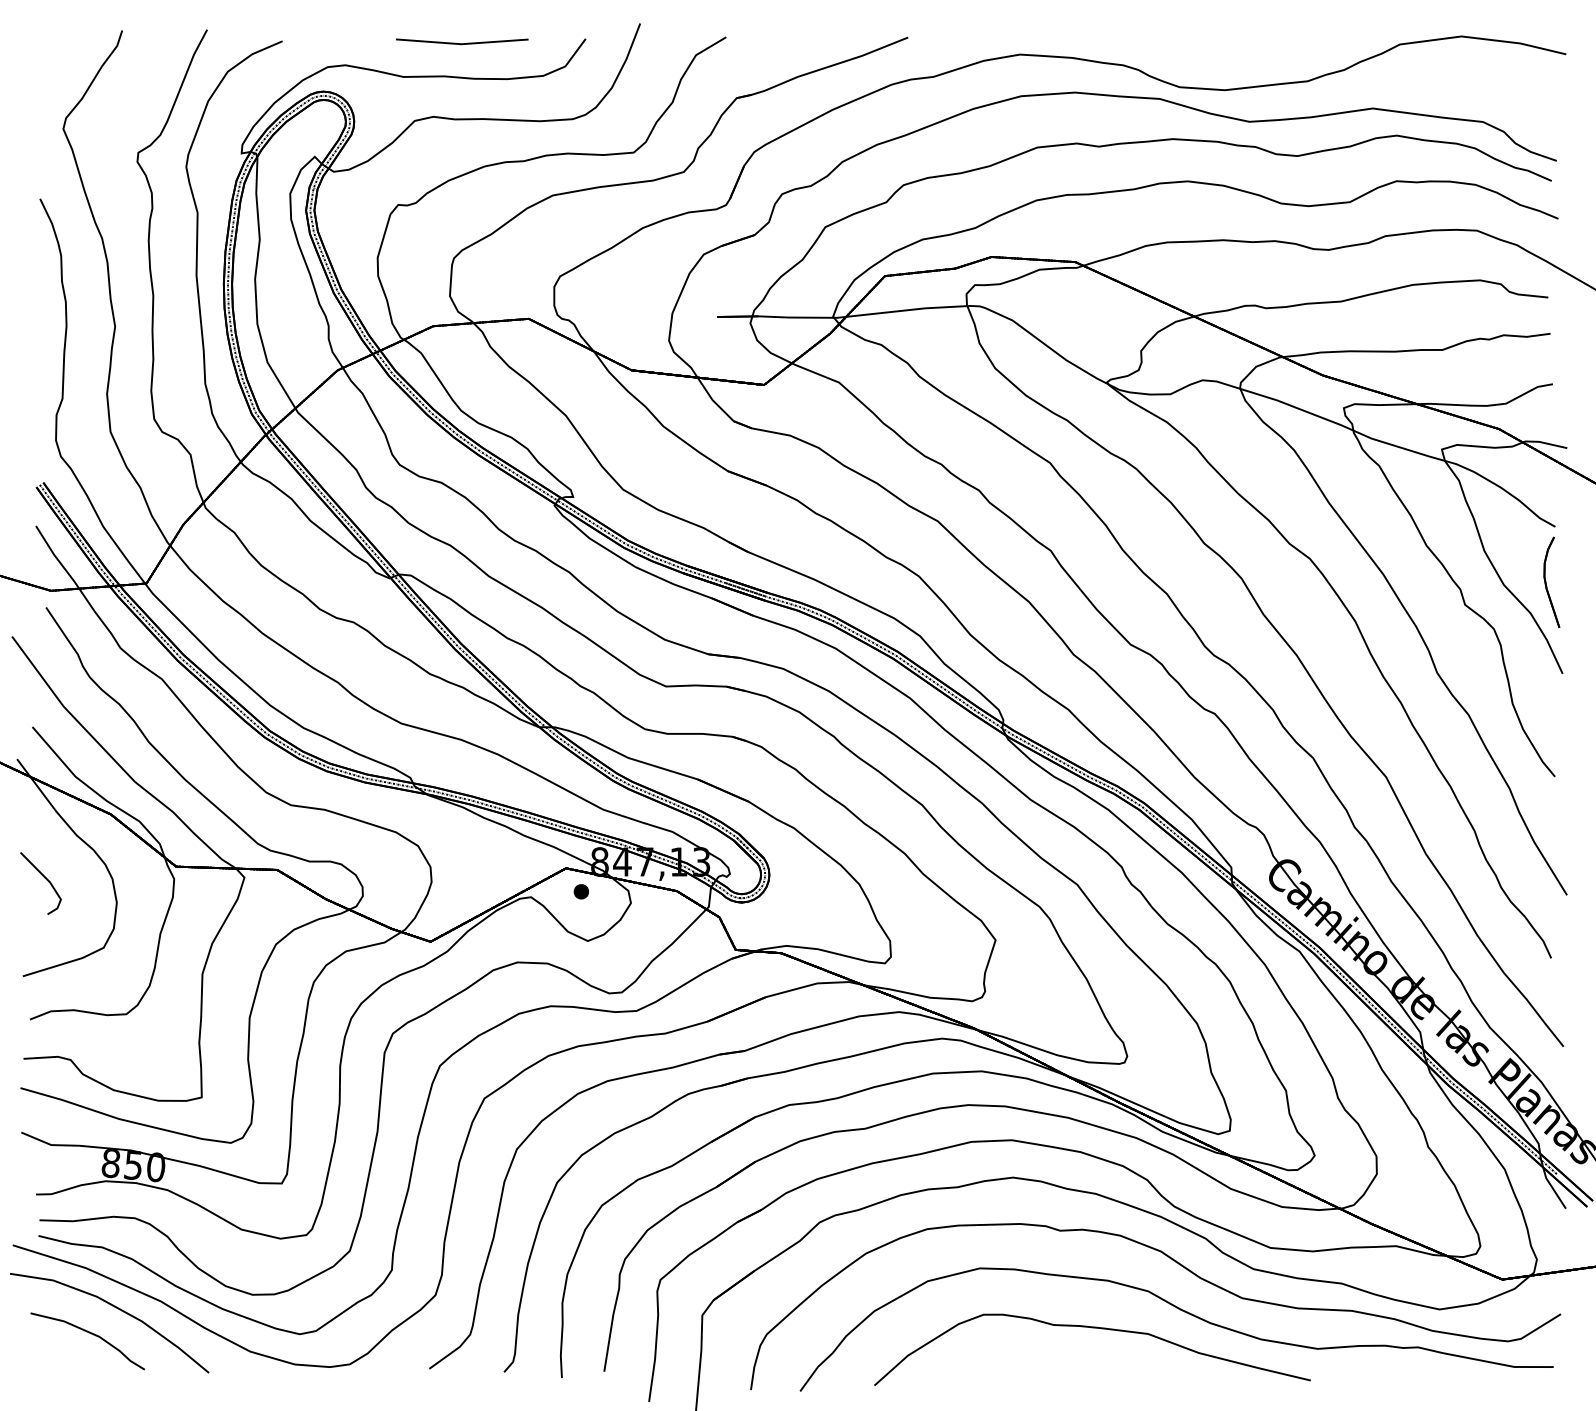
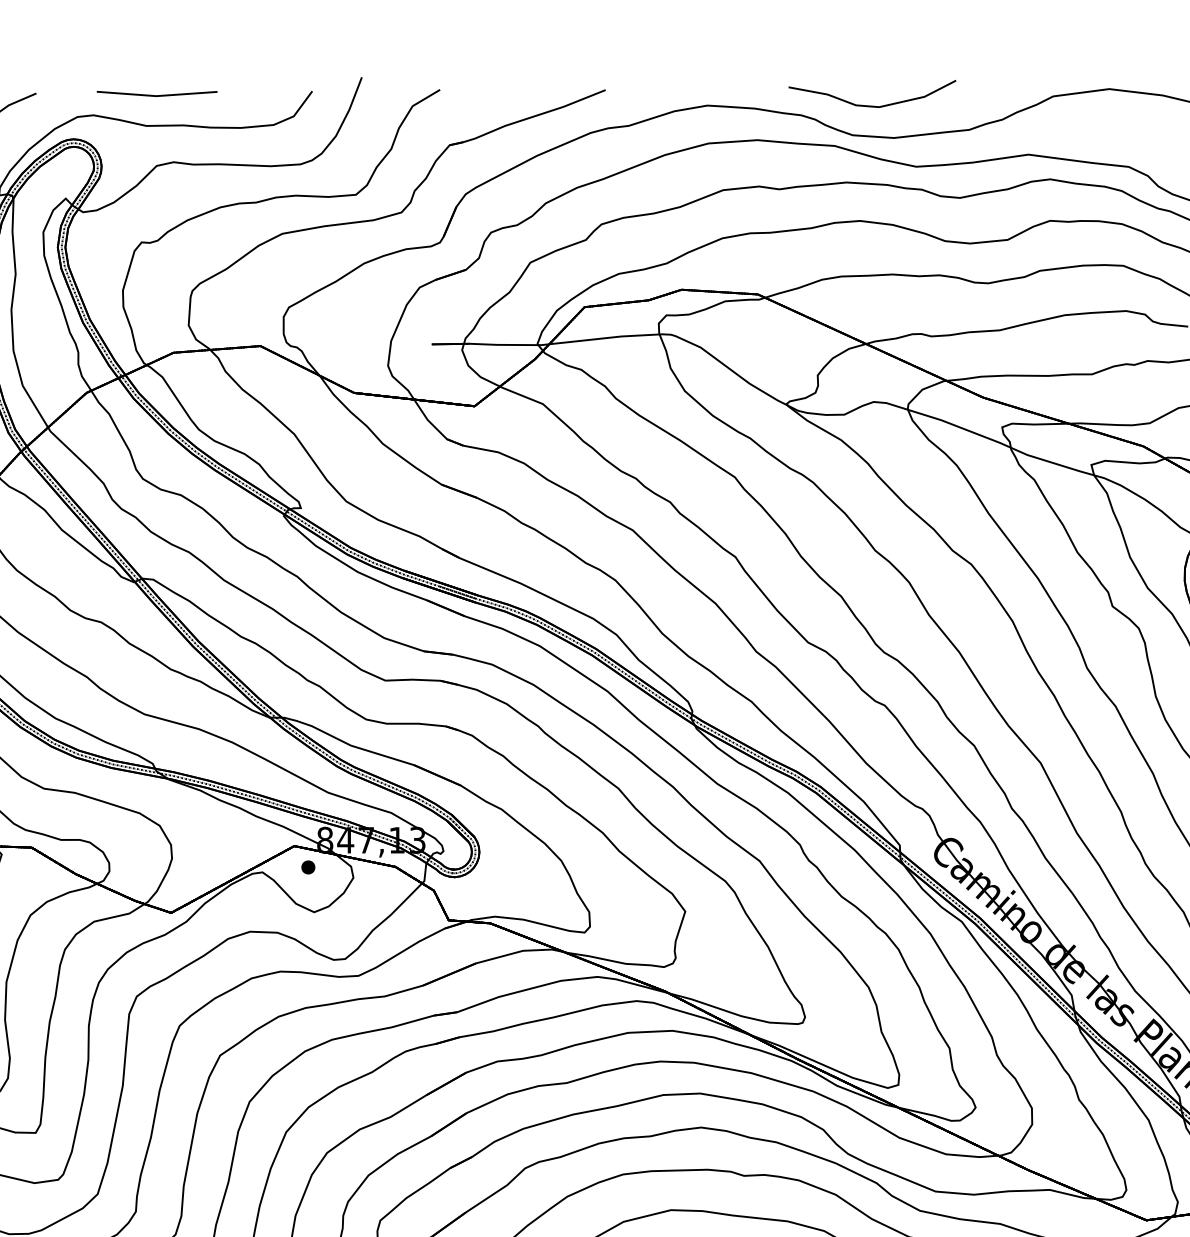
line: (462, 43) -> (157, 95), moved
curve: (1201, 54) -> (872, 105), added

